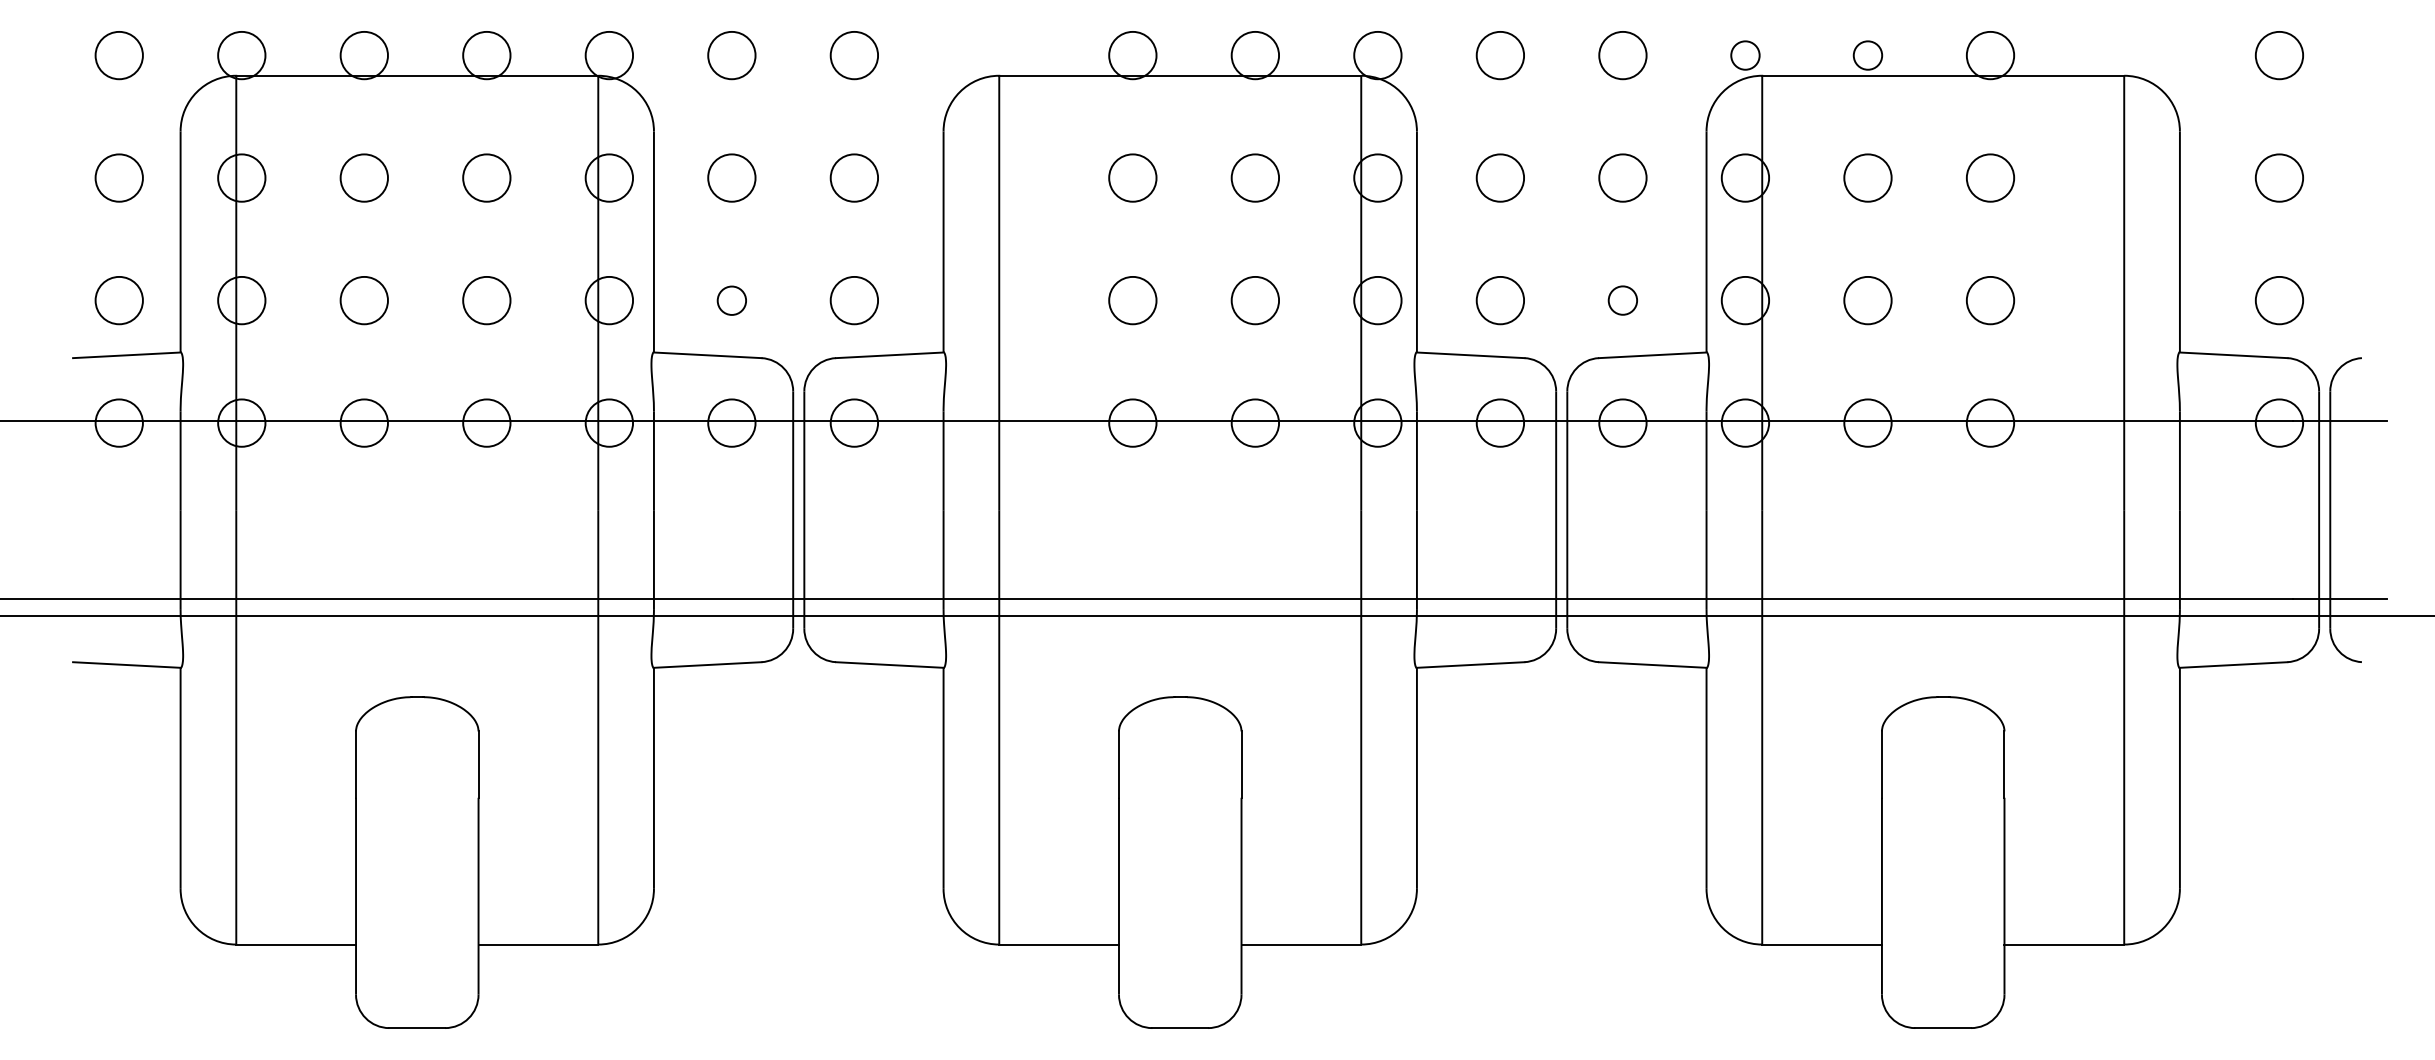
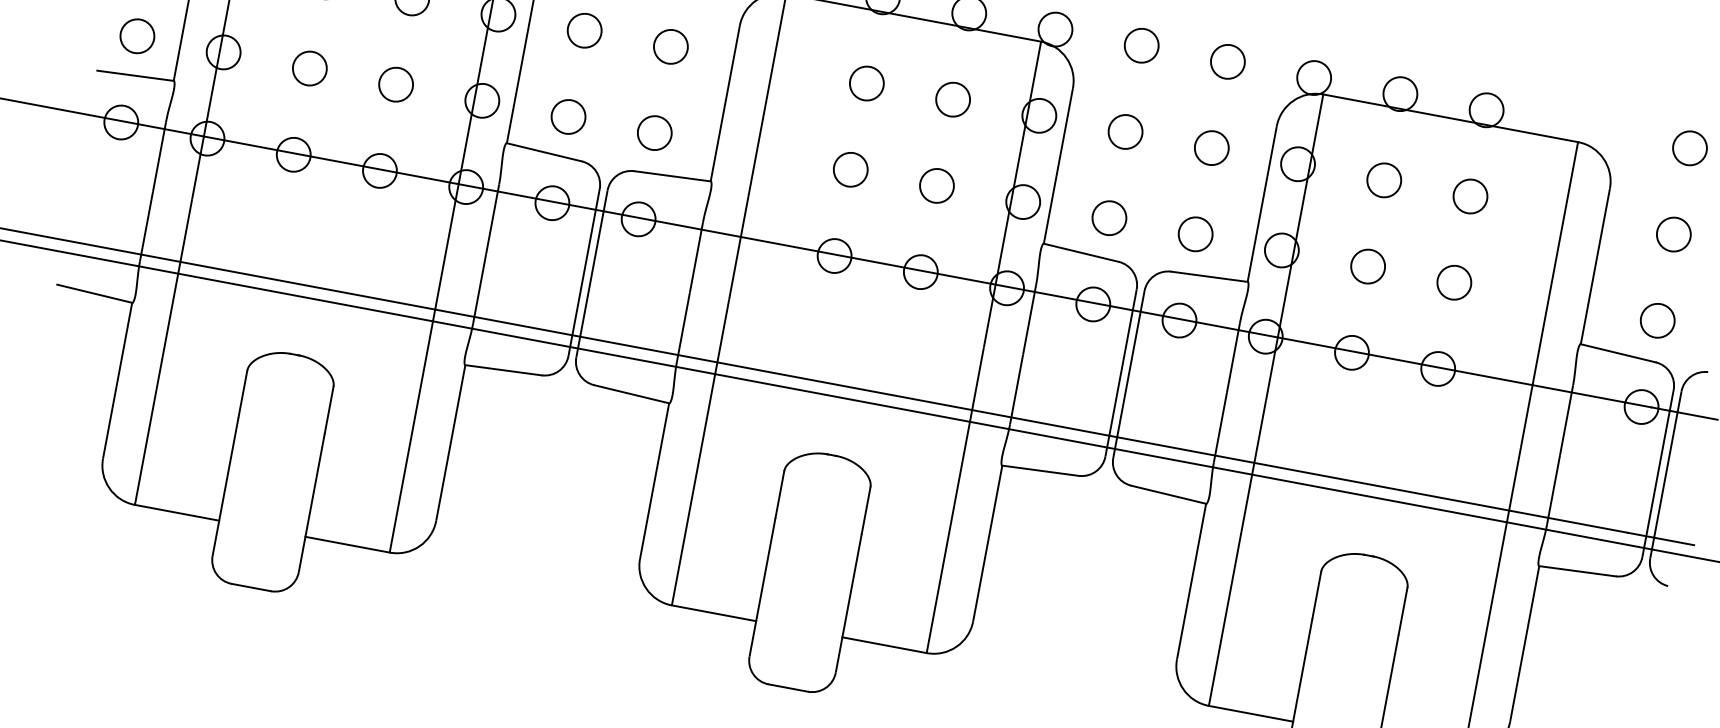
circle: (1745, 55) -> (1314, 77), size x1.67
circle: (1867, 55) -> (1400, 94), size x1.67
circle: (731, 300) -> (568, 116), size x1.67
circle: (1622, 300) -> (1195, 234), size x1.67

